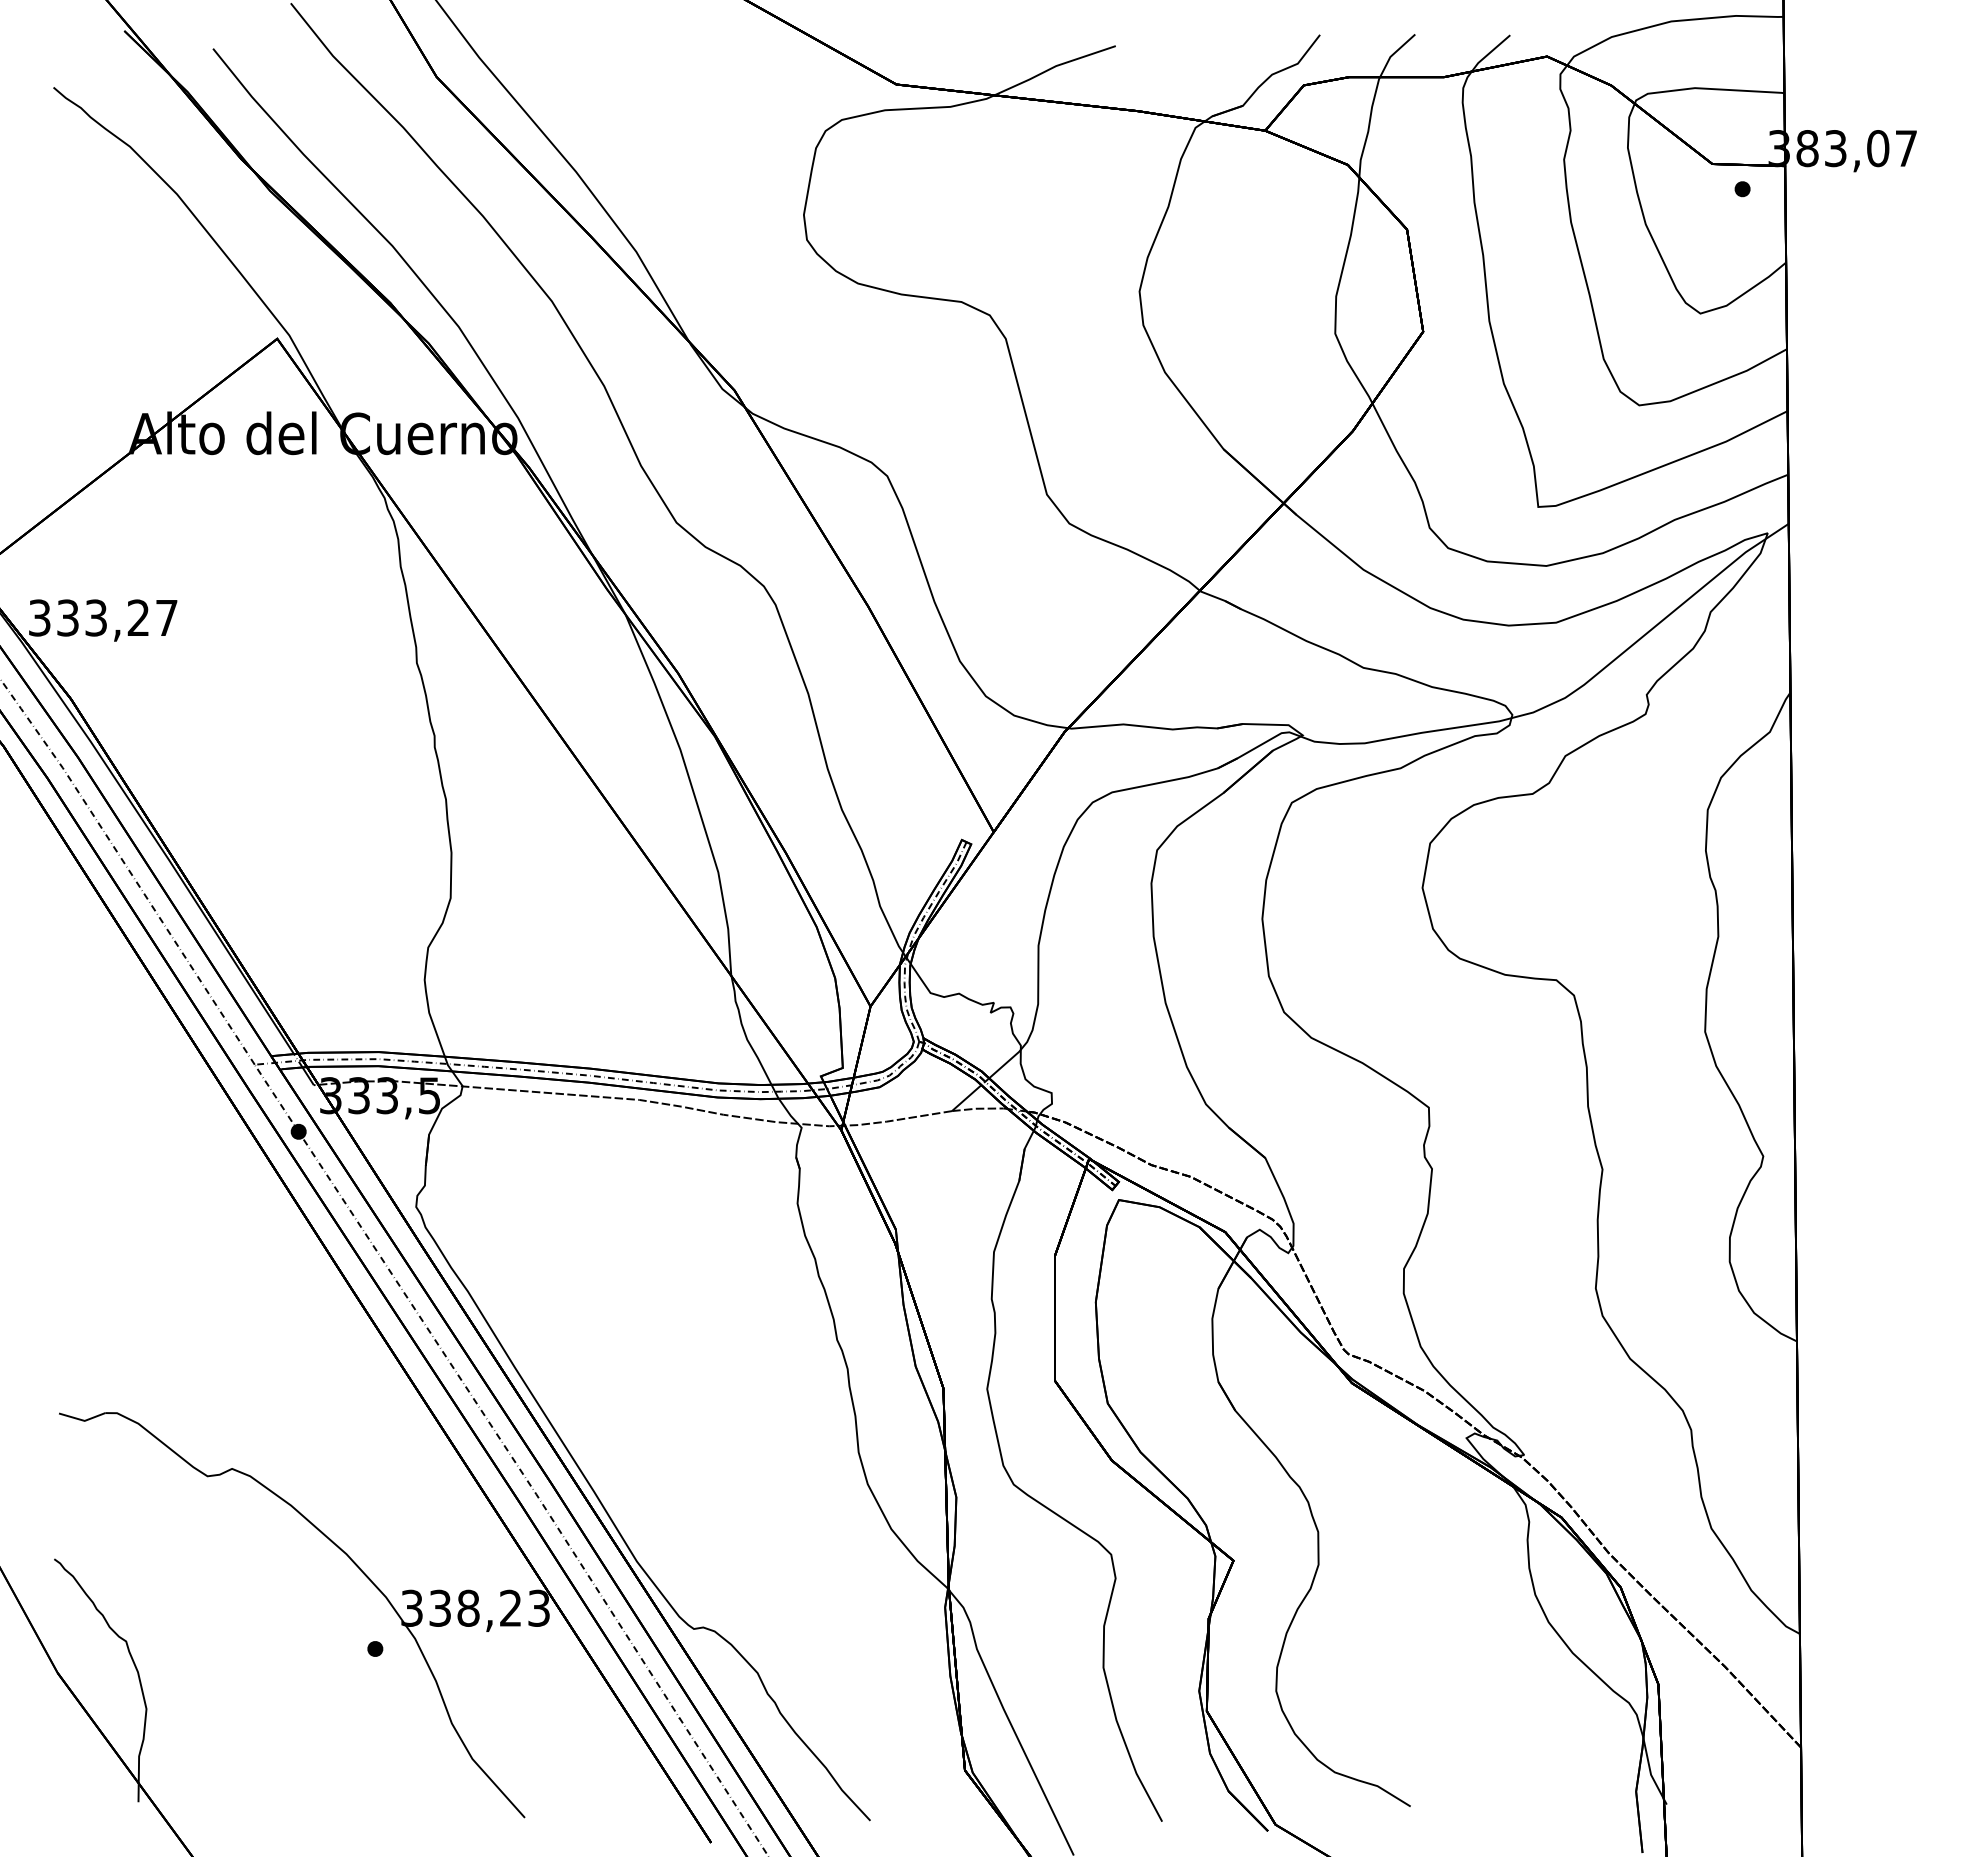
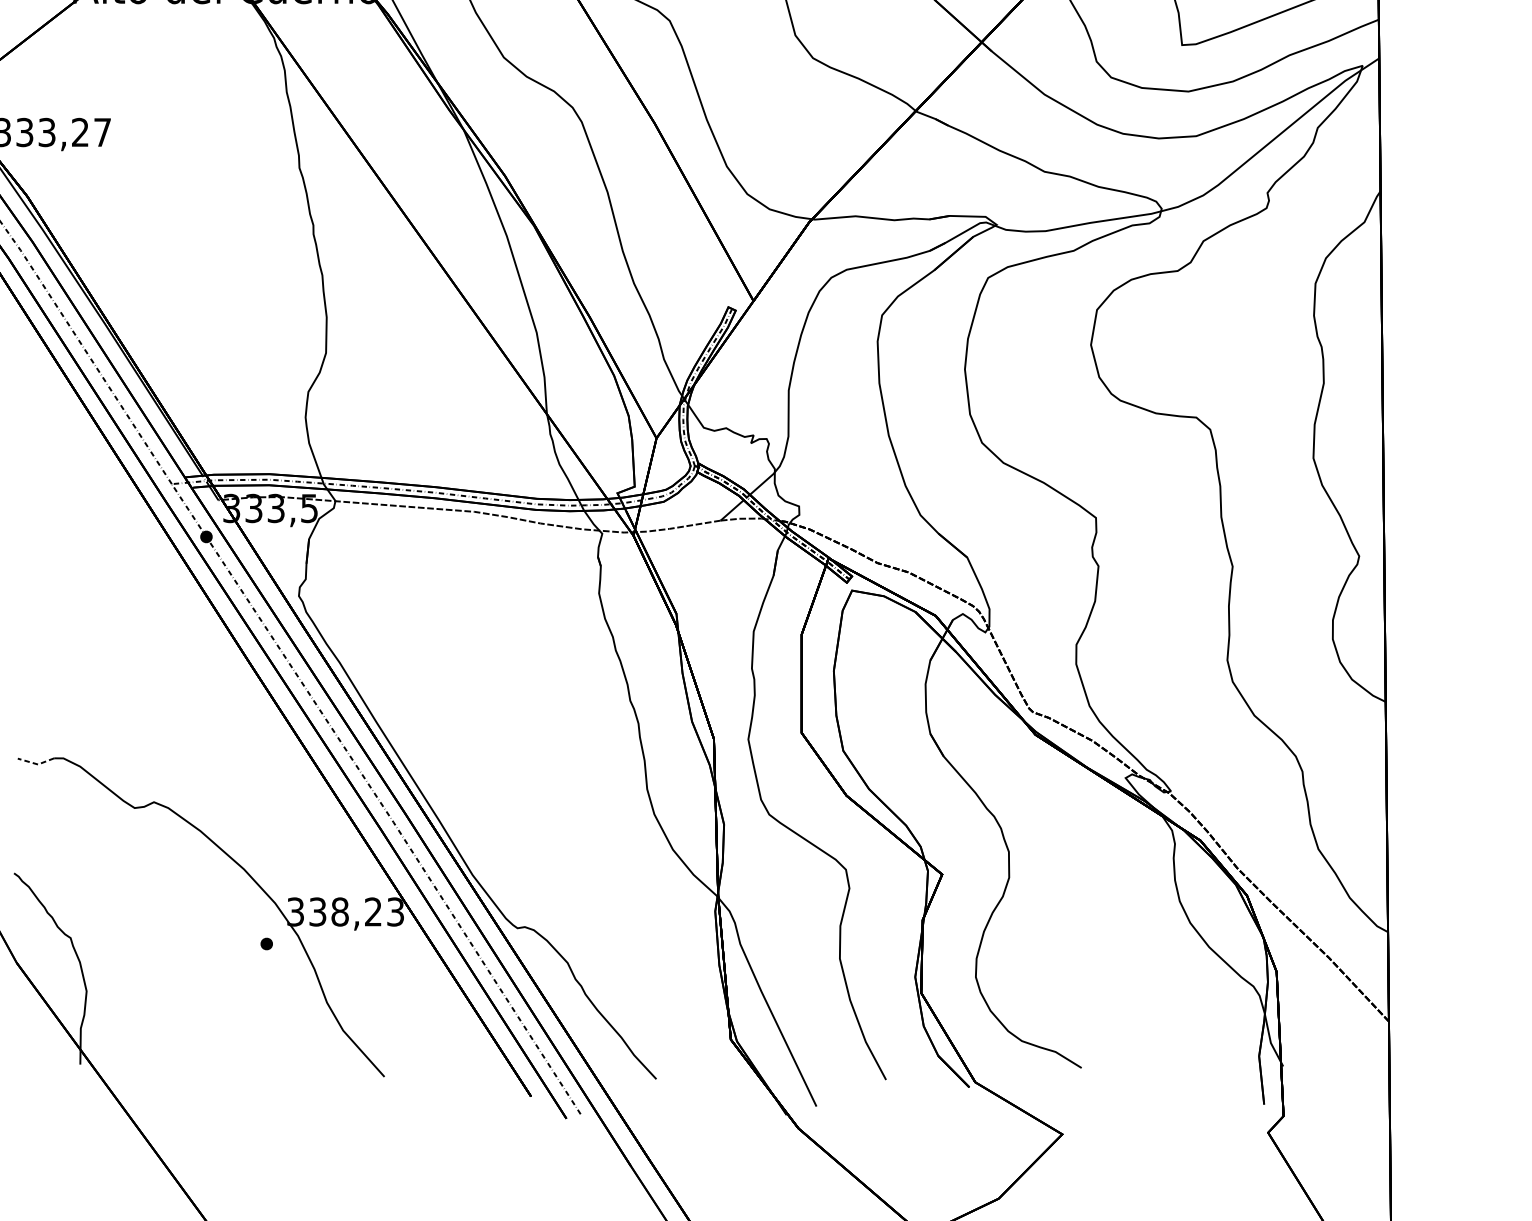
line: (82, 1420) -> (36, 764), solid -> dashed

